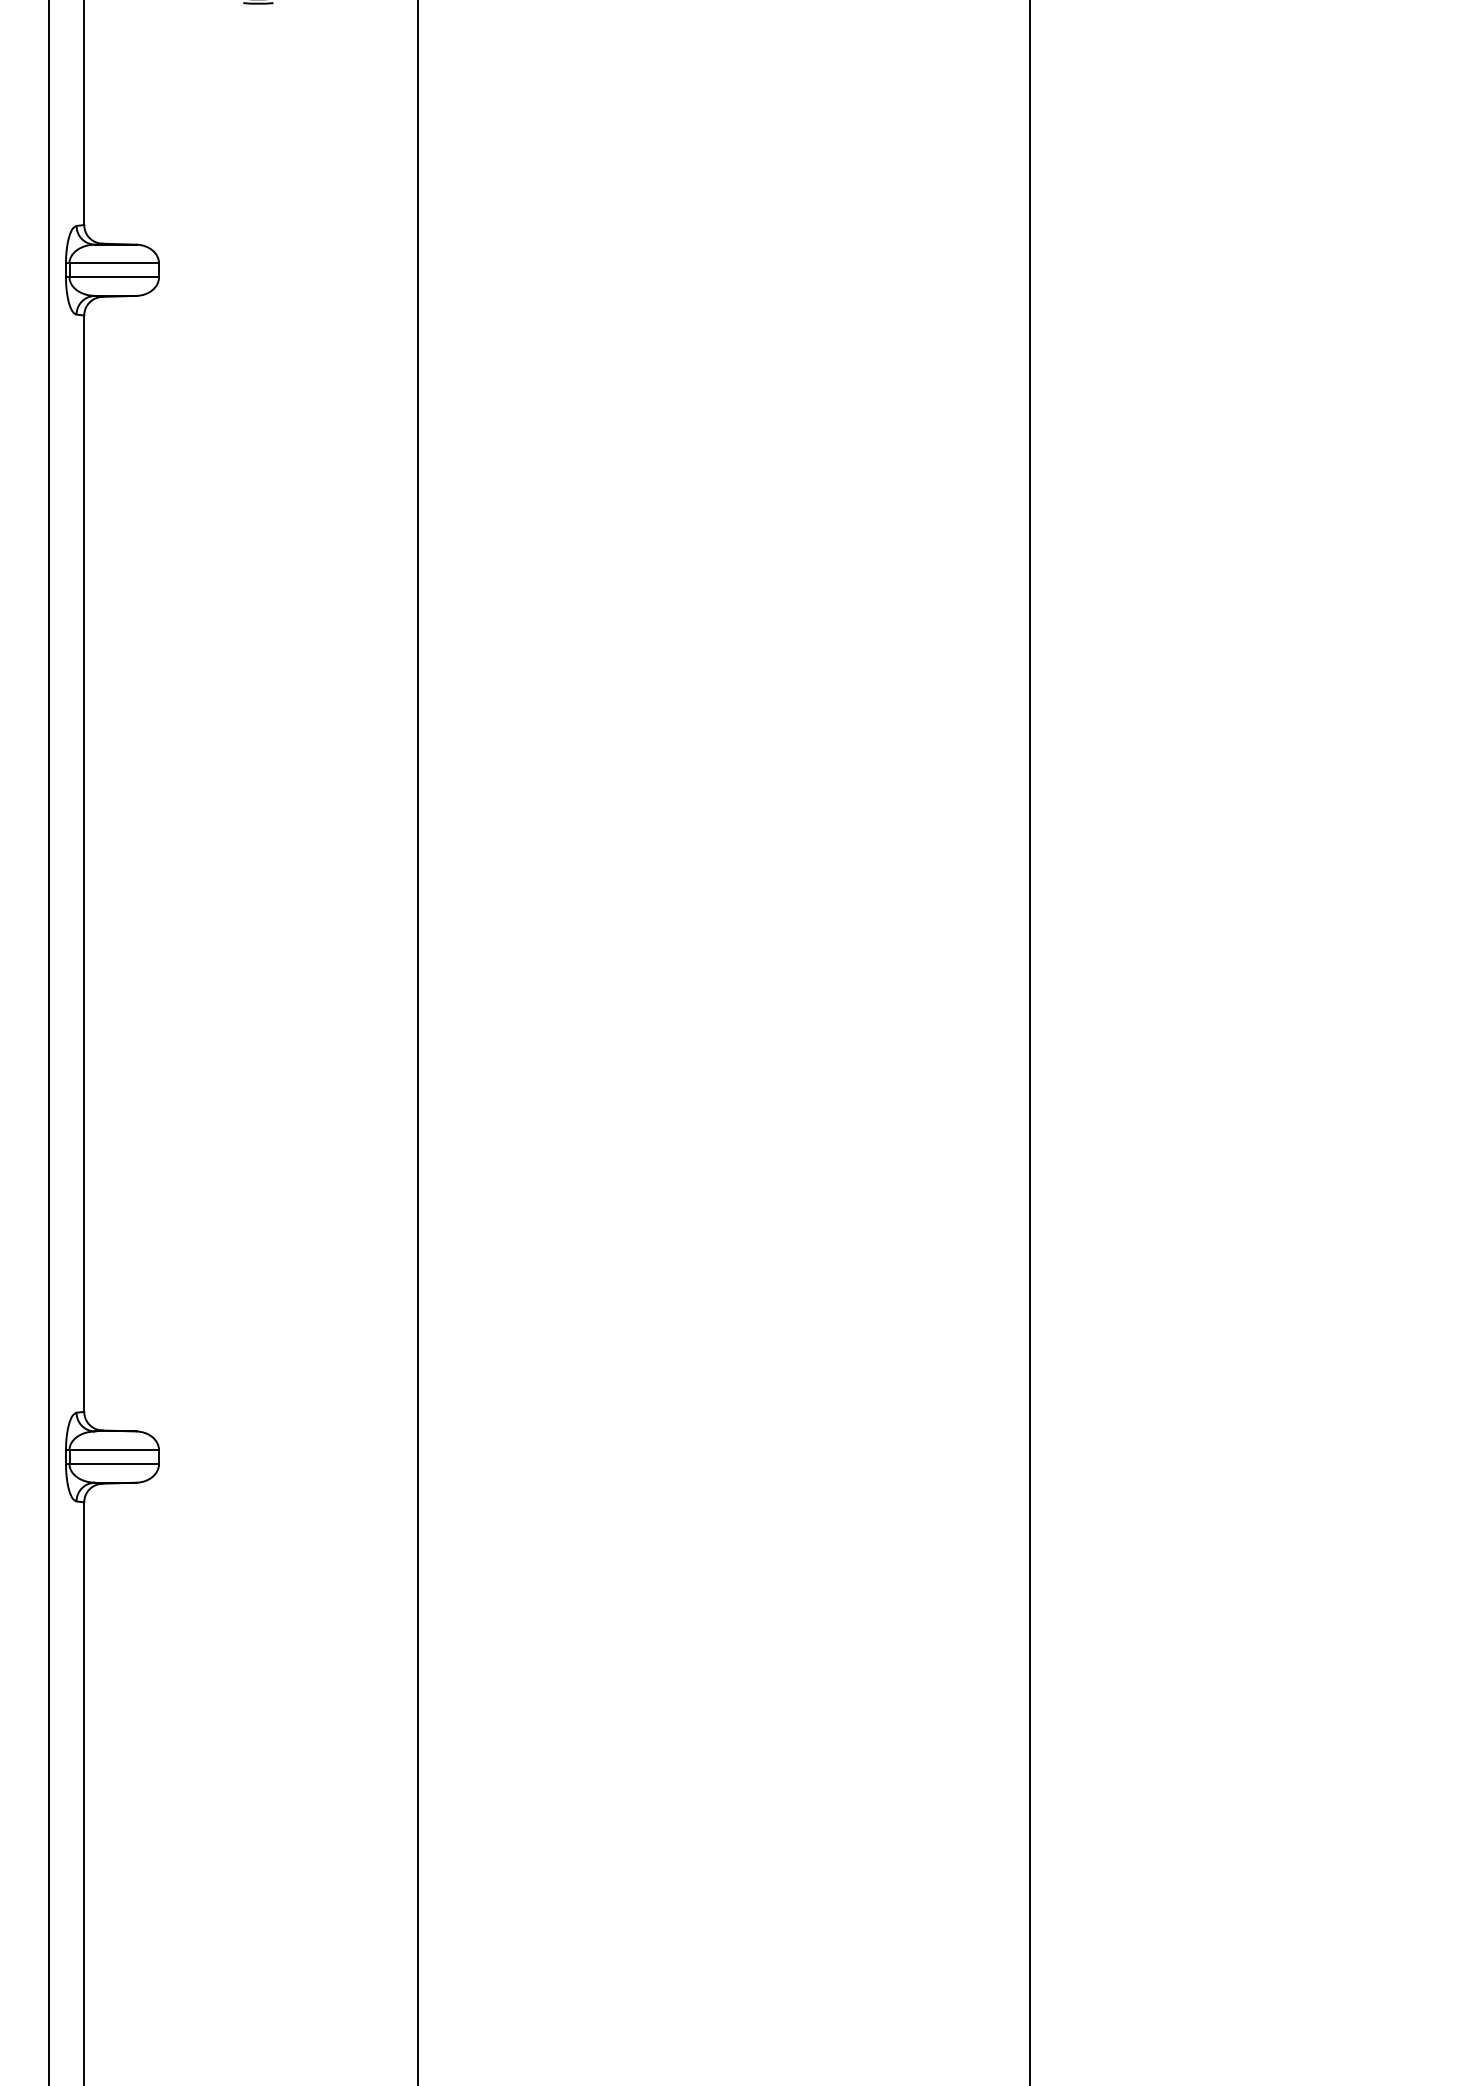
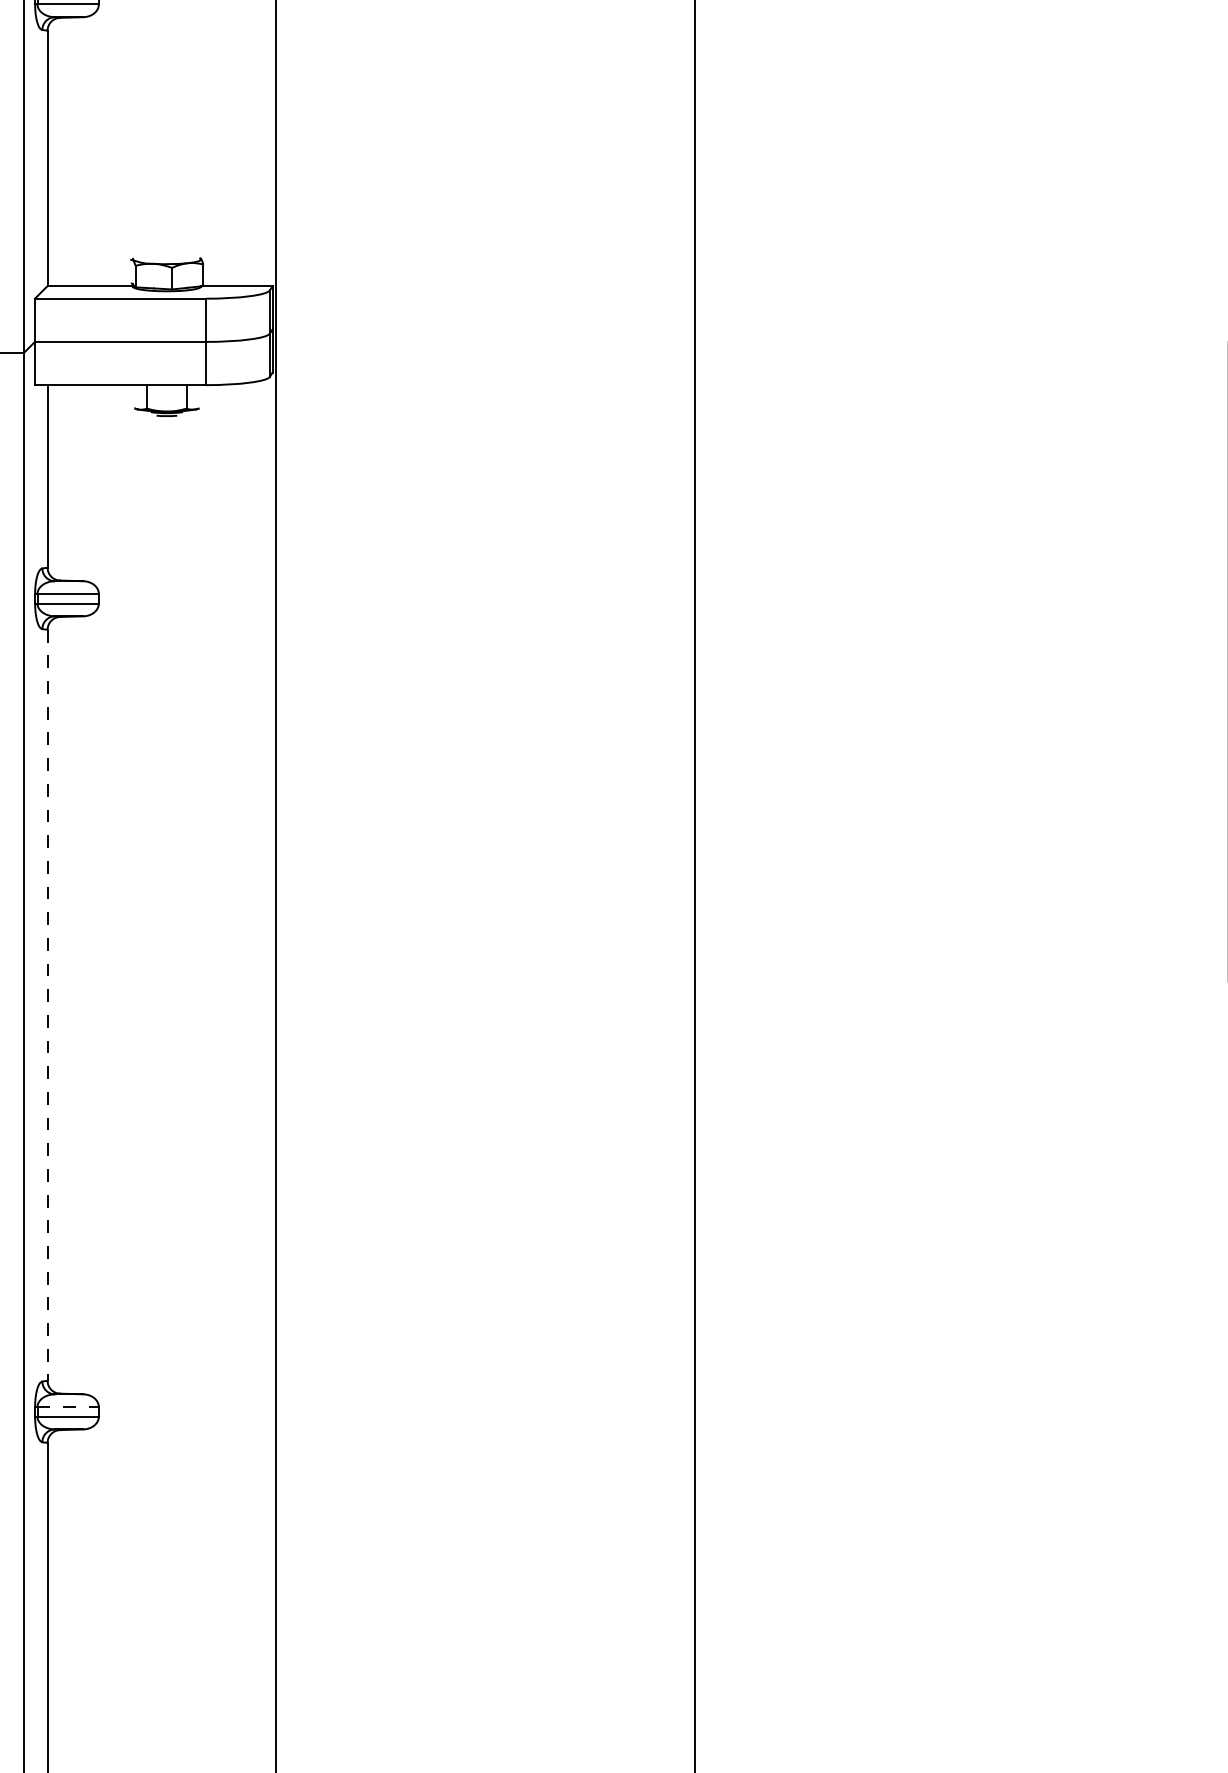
line: (84, 863) -> (47, 1005), solid -> dashed
line: (114, 1450) -> (68, 1407), solid -> dashed

